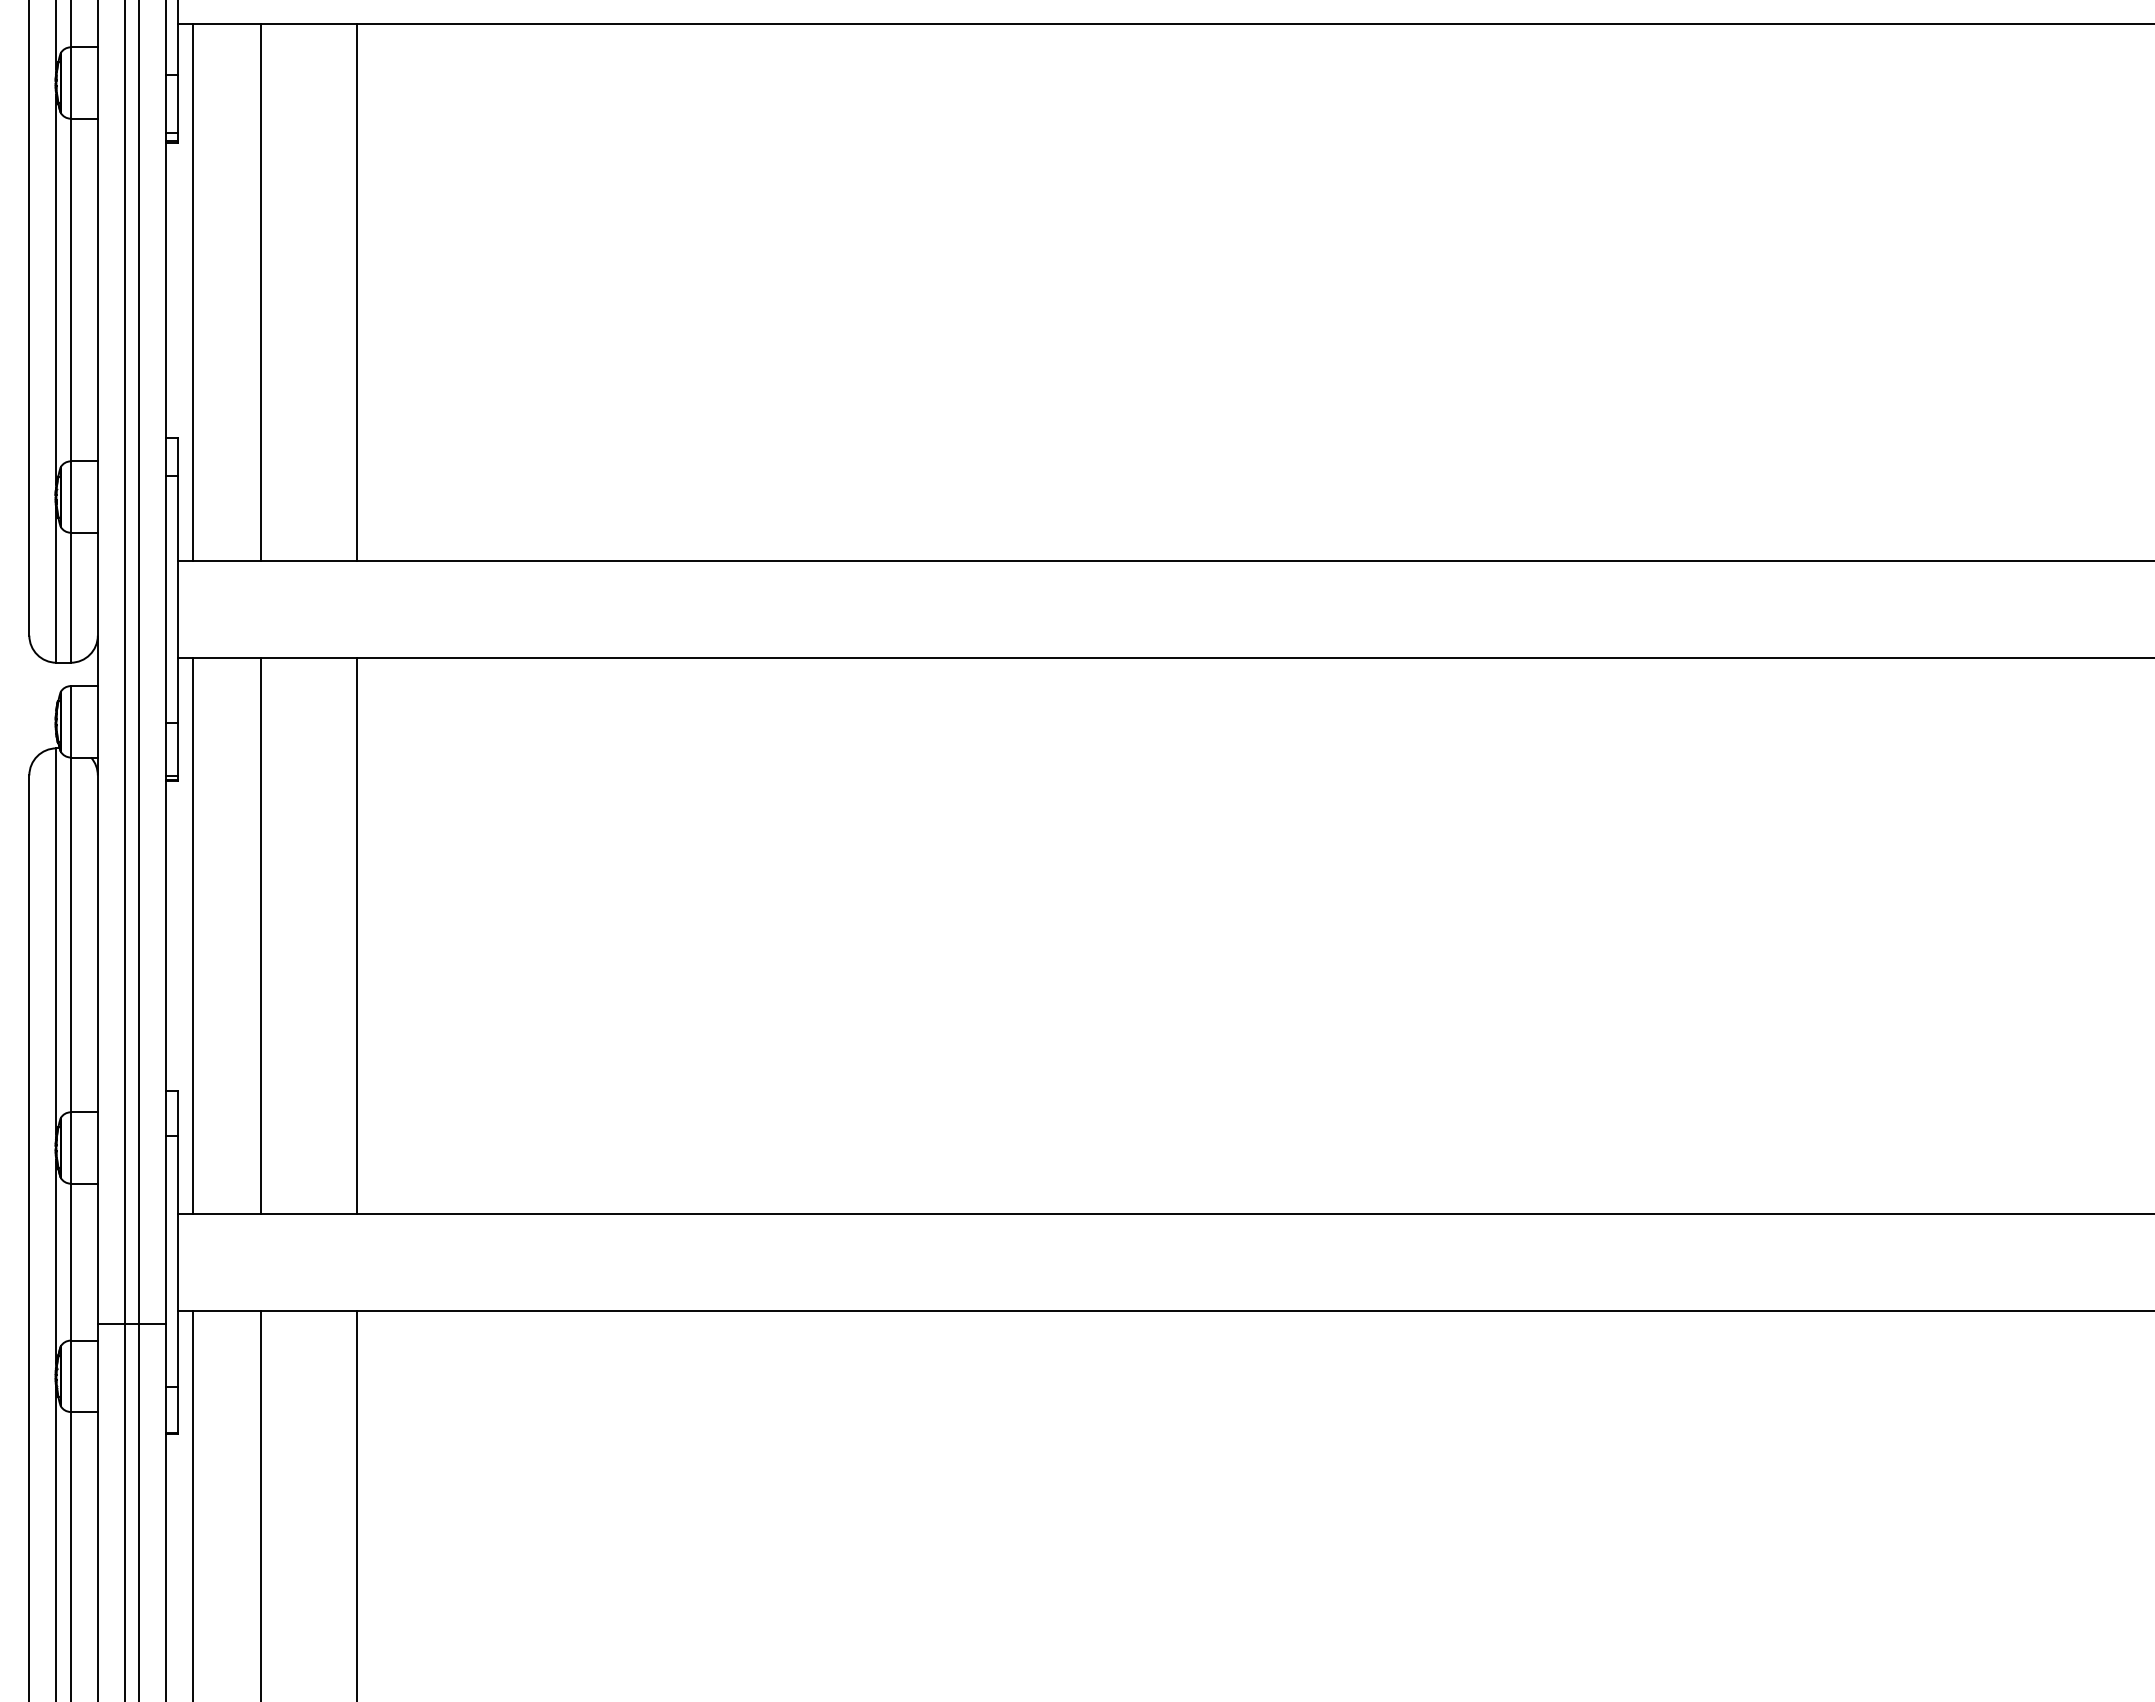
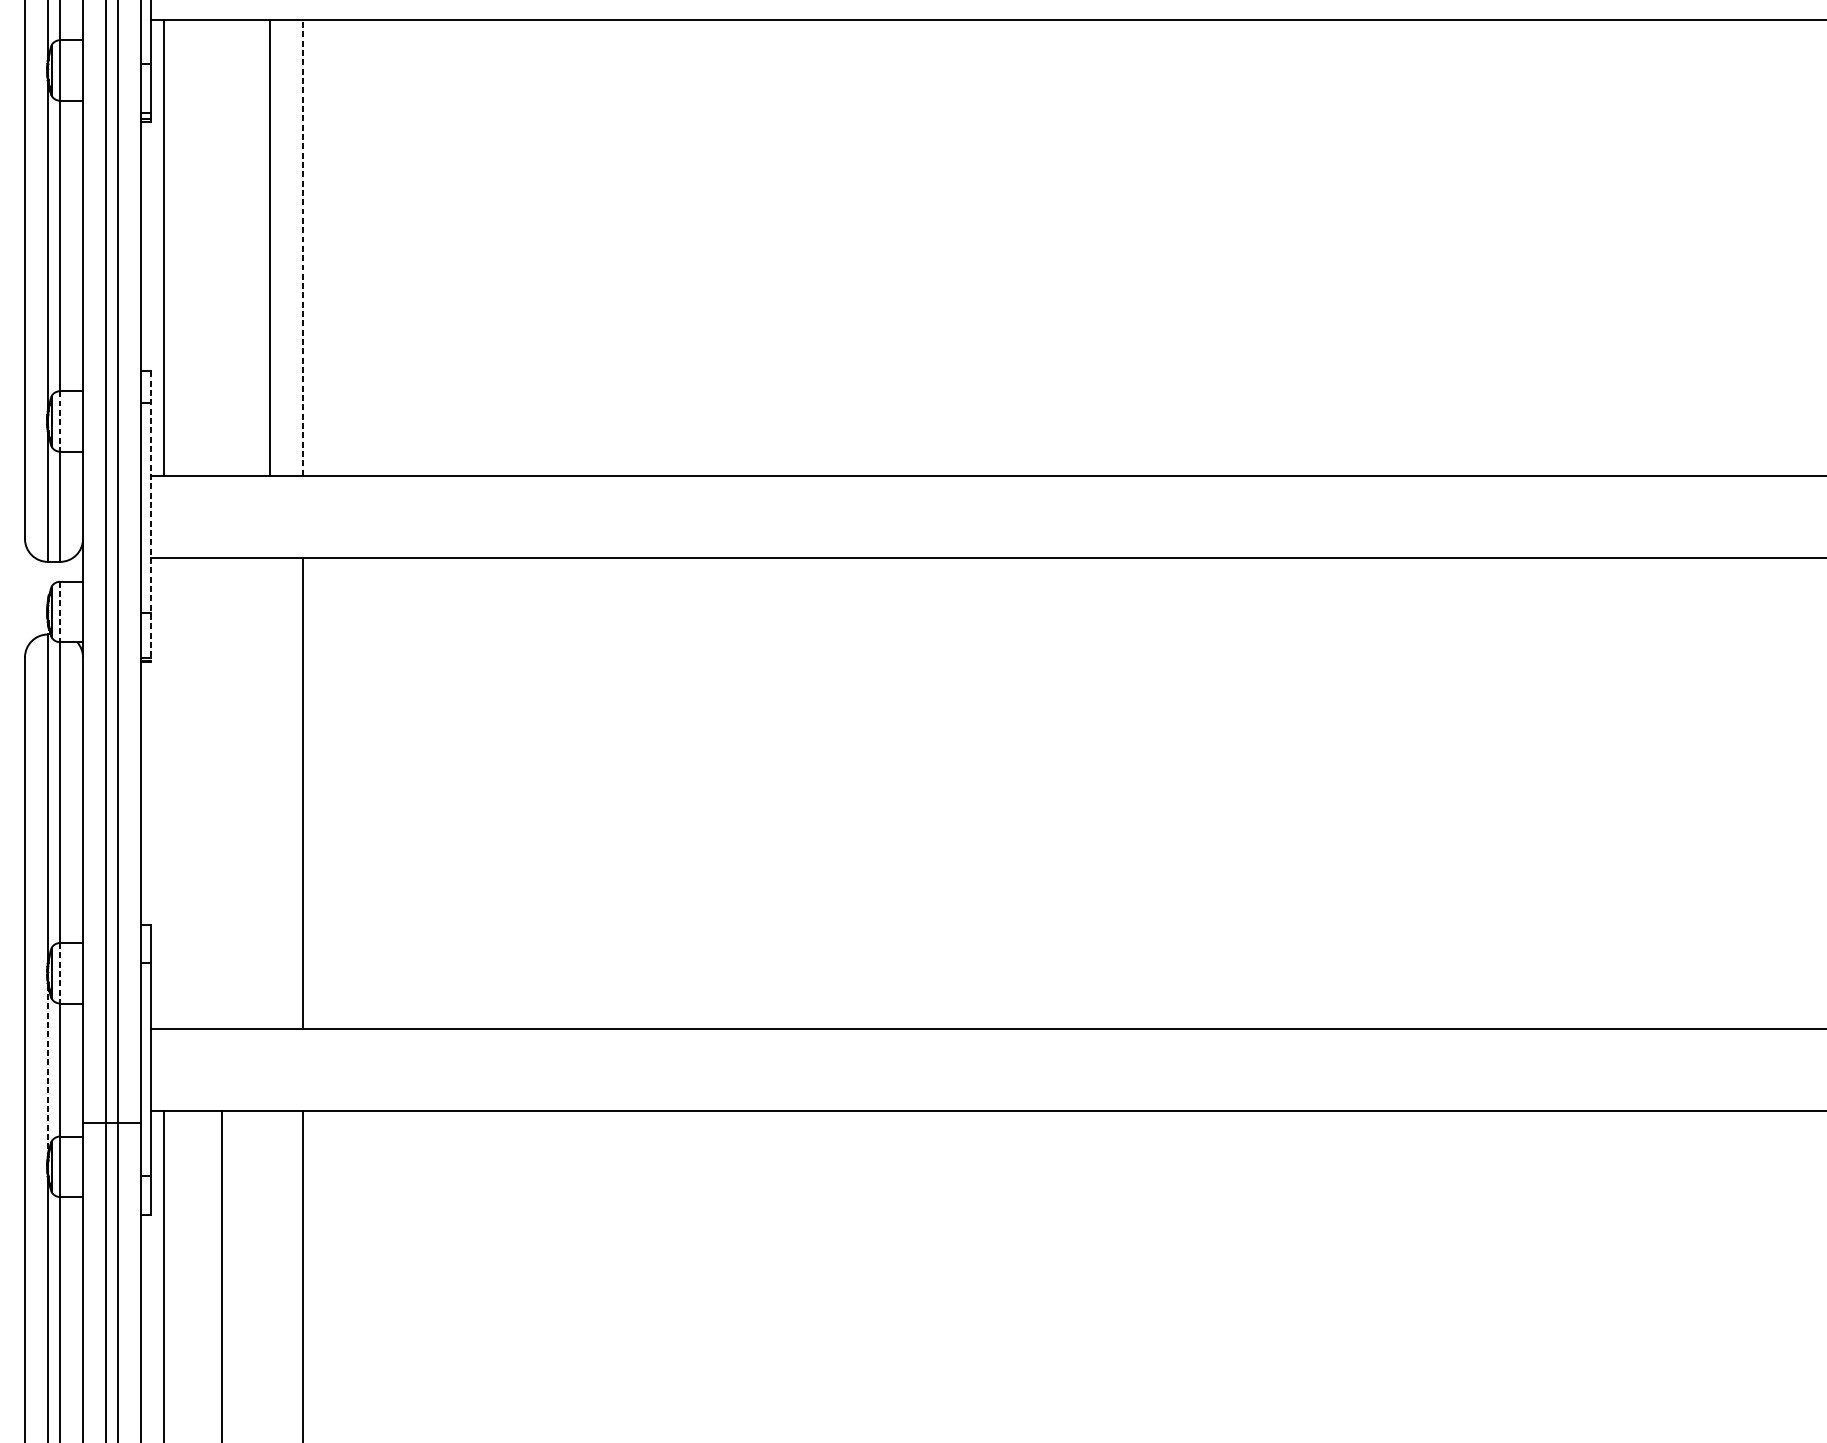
line: (261, 291) -> (270, 247), moved
line: (356, 292) -> (302, 248), solid -> dashed
line: (70, 497) -> (59, 421), solid -> dashed
line: (177, 609) -> (150, 516), solid -> dashed
line: (70, 721) -> (59, 611), solid -> dashed
line: (193, 935) -> (164, 793), removed
line: (261, 935) -> (221, 793), removed
line: (70, 1147) -> (59, 972), solid -> dashed
line: (56, 1262) -> (47, 1070), solid -> dashed

